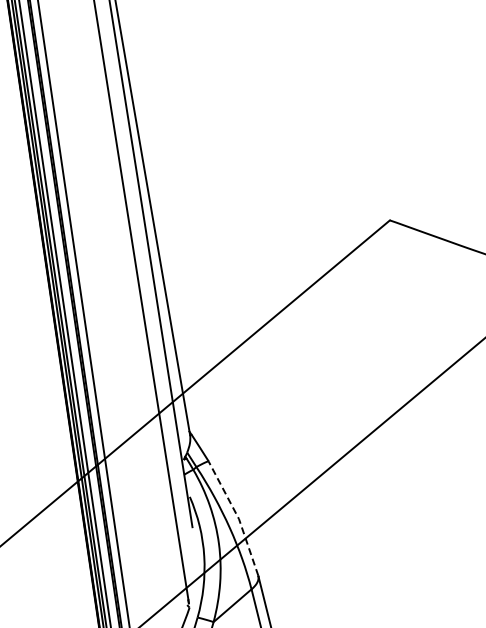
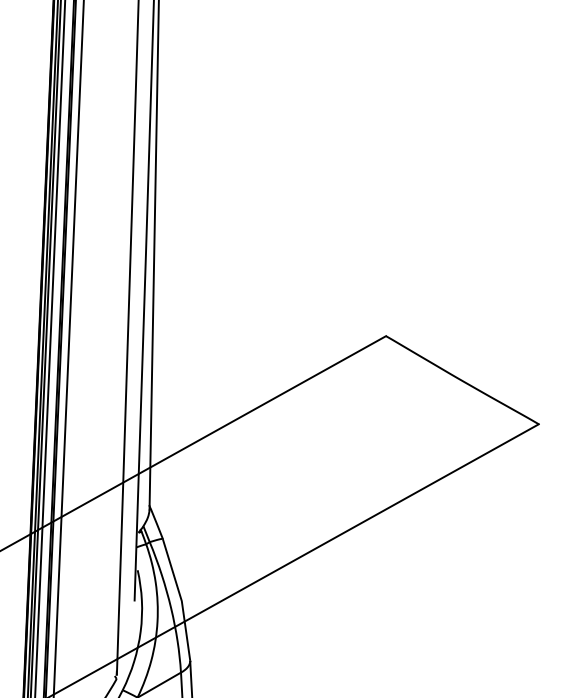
line: (238, 517) -> (181, 599), dashed -> solid

